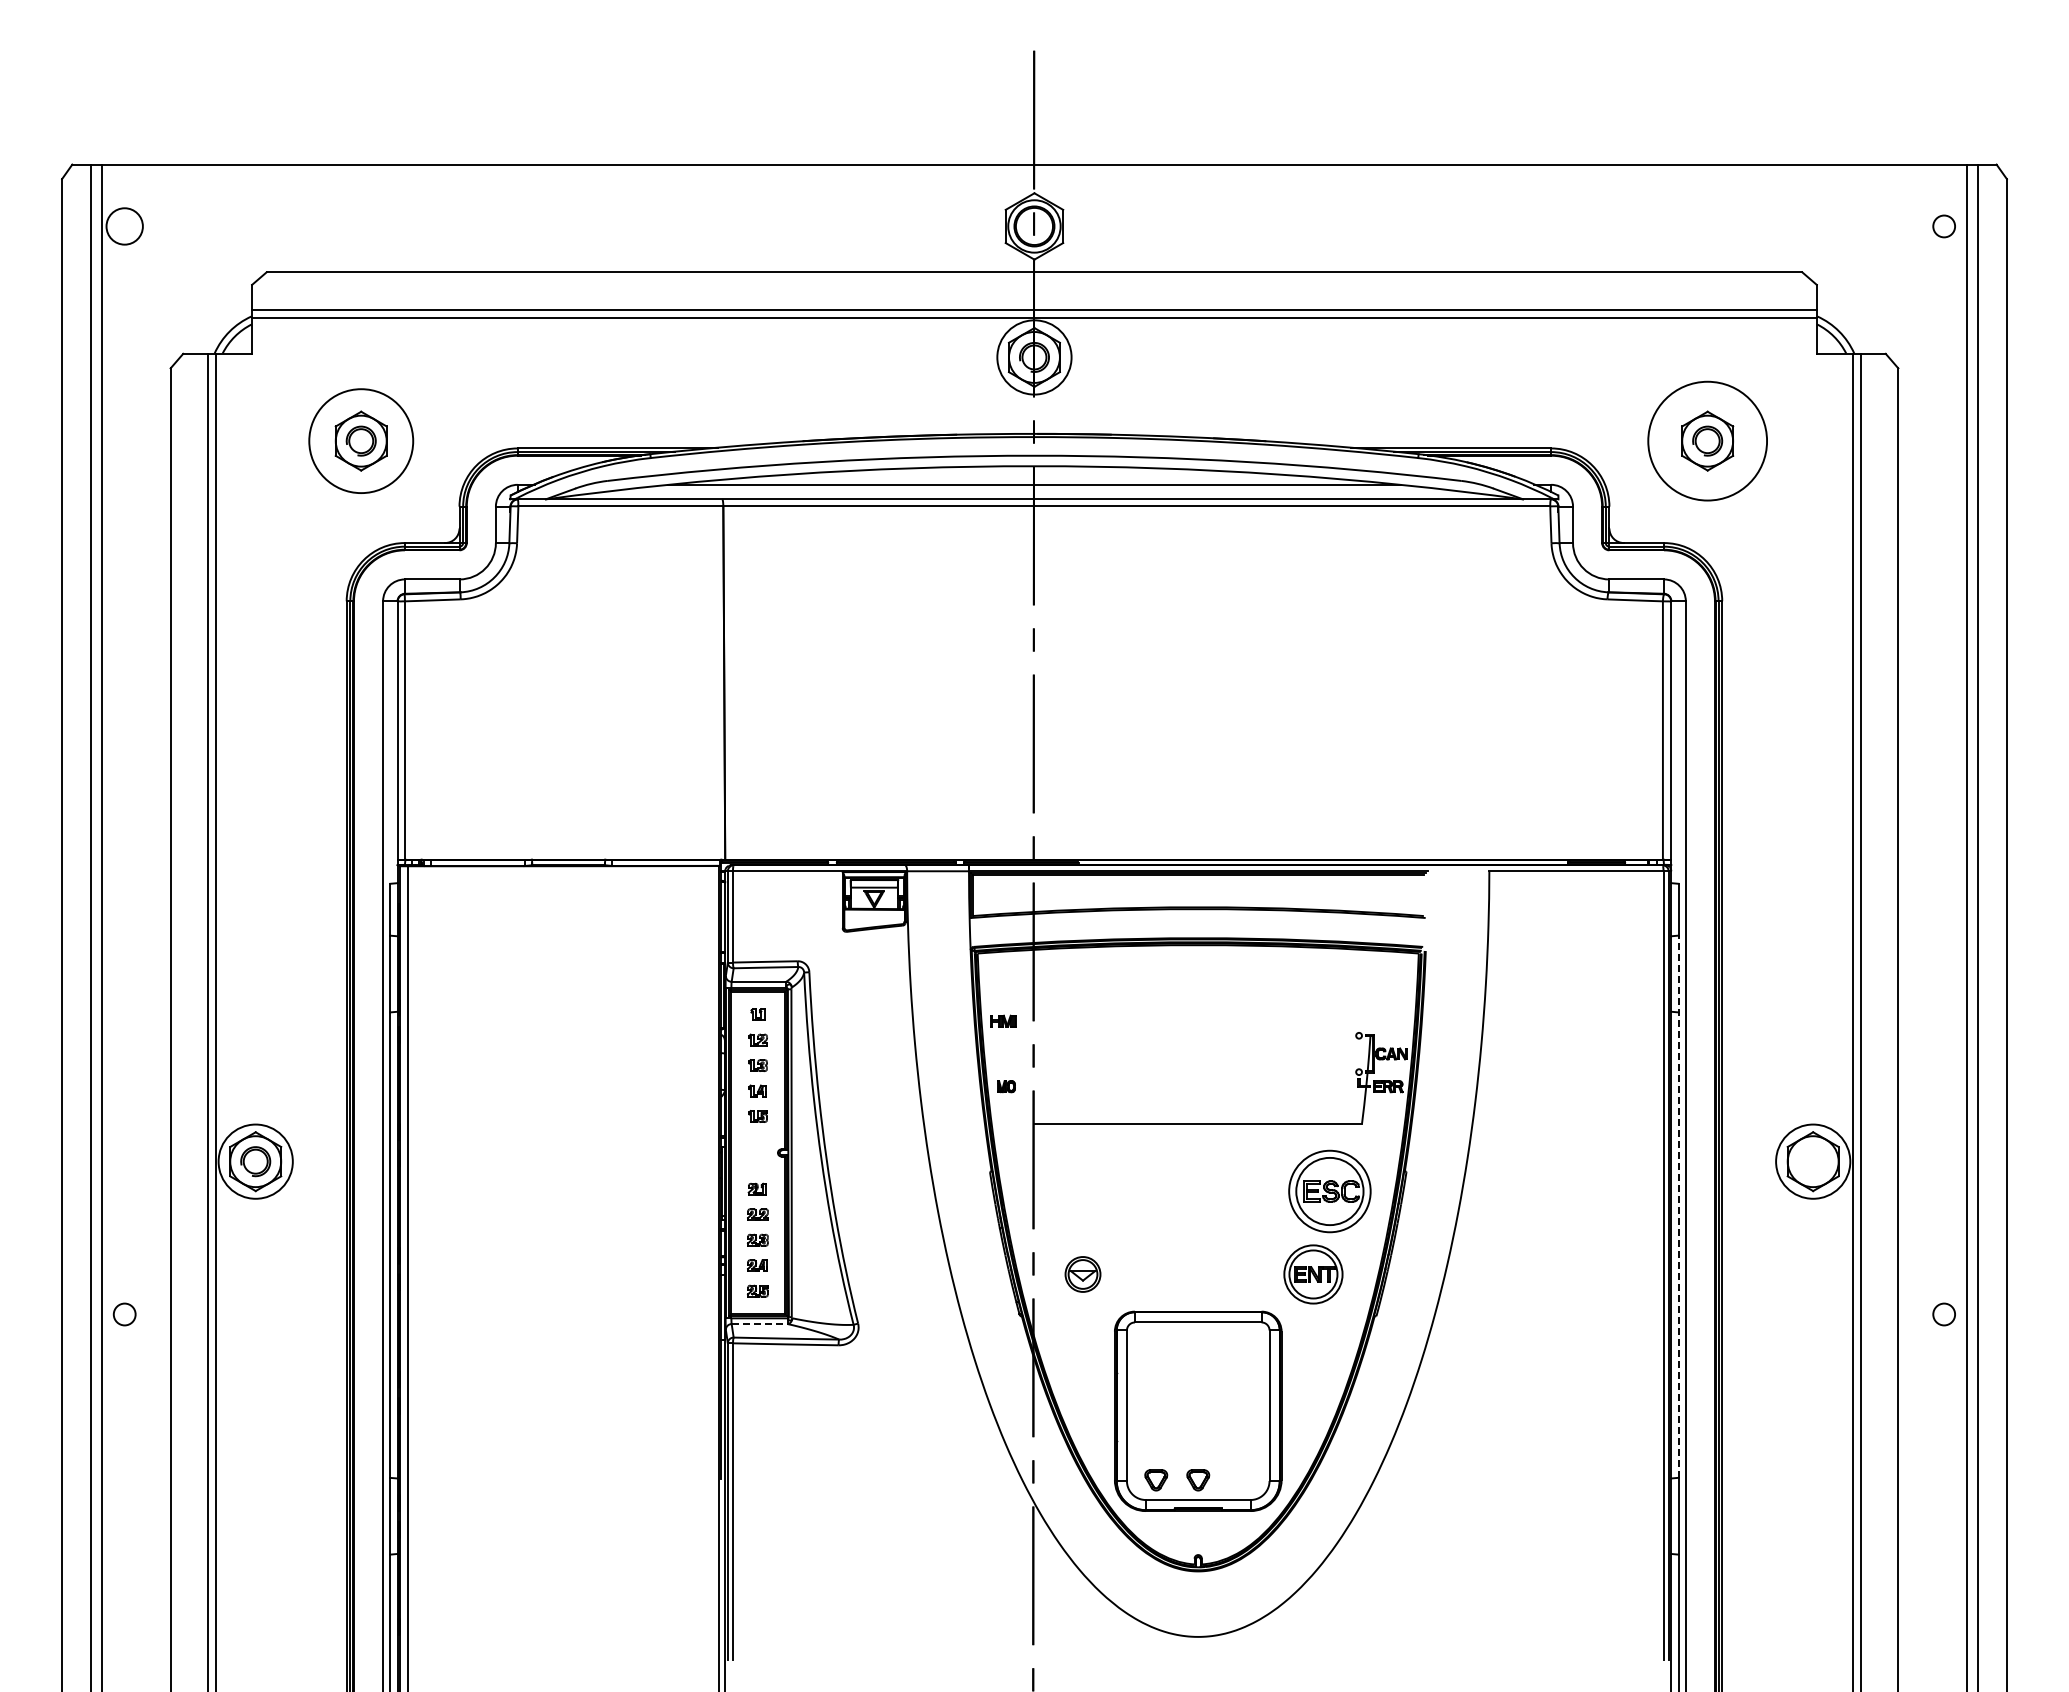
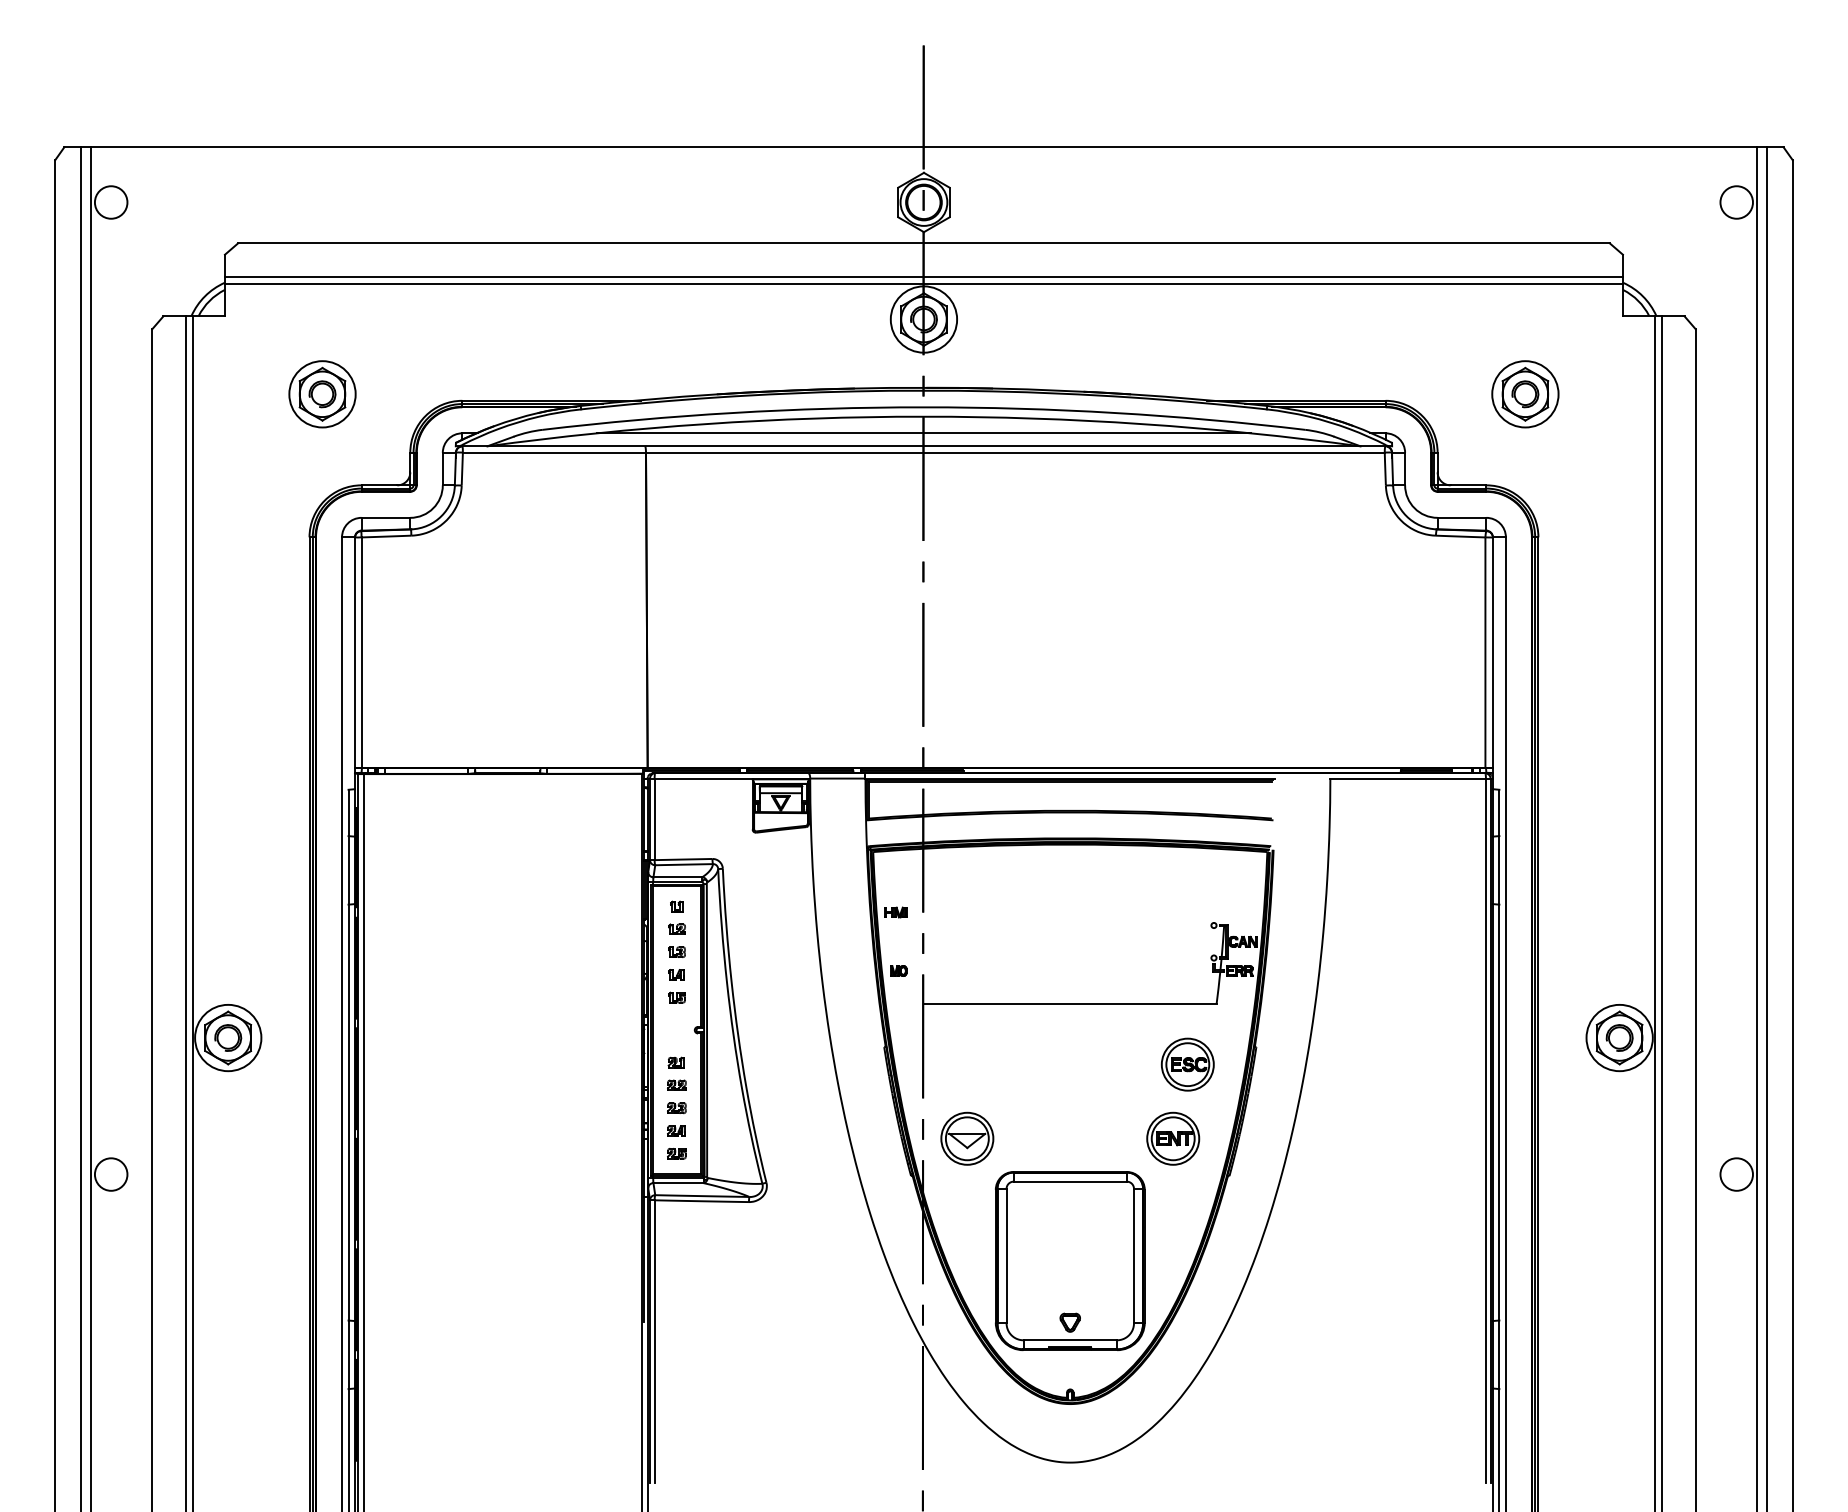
circle: (1944, 226) -> (1736, 202), size x1.67
circle: (361, 441) -> (322, 394), size x0.71
circle: (1707, 441) -> (1525, 394), size x0.62
part: (1812, 1161) -> (1619, 1037), added
part: (1329, 1191) -> (1187, 1064), size x0.71
line: (1678, 1206) -> (1499, 1078), dashed -> solid
part: (1082, 1274) -> (966, 1138), size x1.67
circle: (124, 1314) -> (111, 1174), size x1.67
circle: (1944, 1314) -> (1736, 1174), size x1.67
line: (760, 1324) -> (679, 1183), dashed -> solid
part: (1156, 1480) -> (1032, 1322), removed

